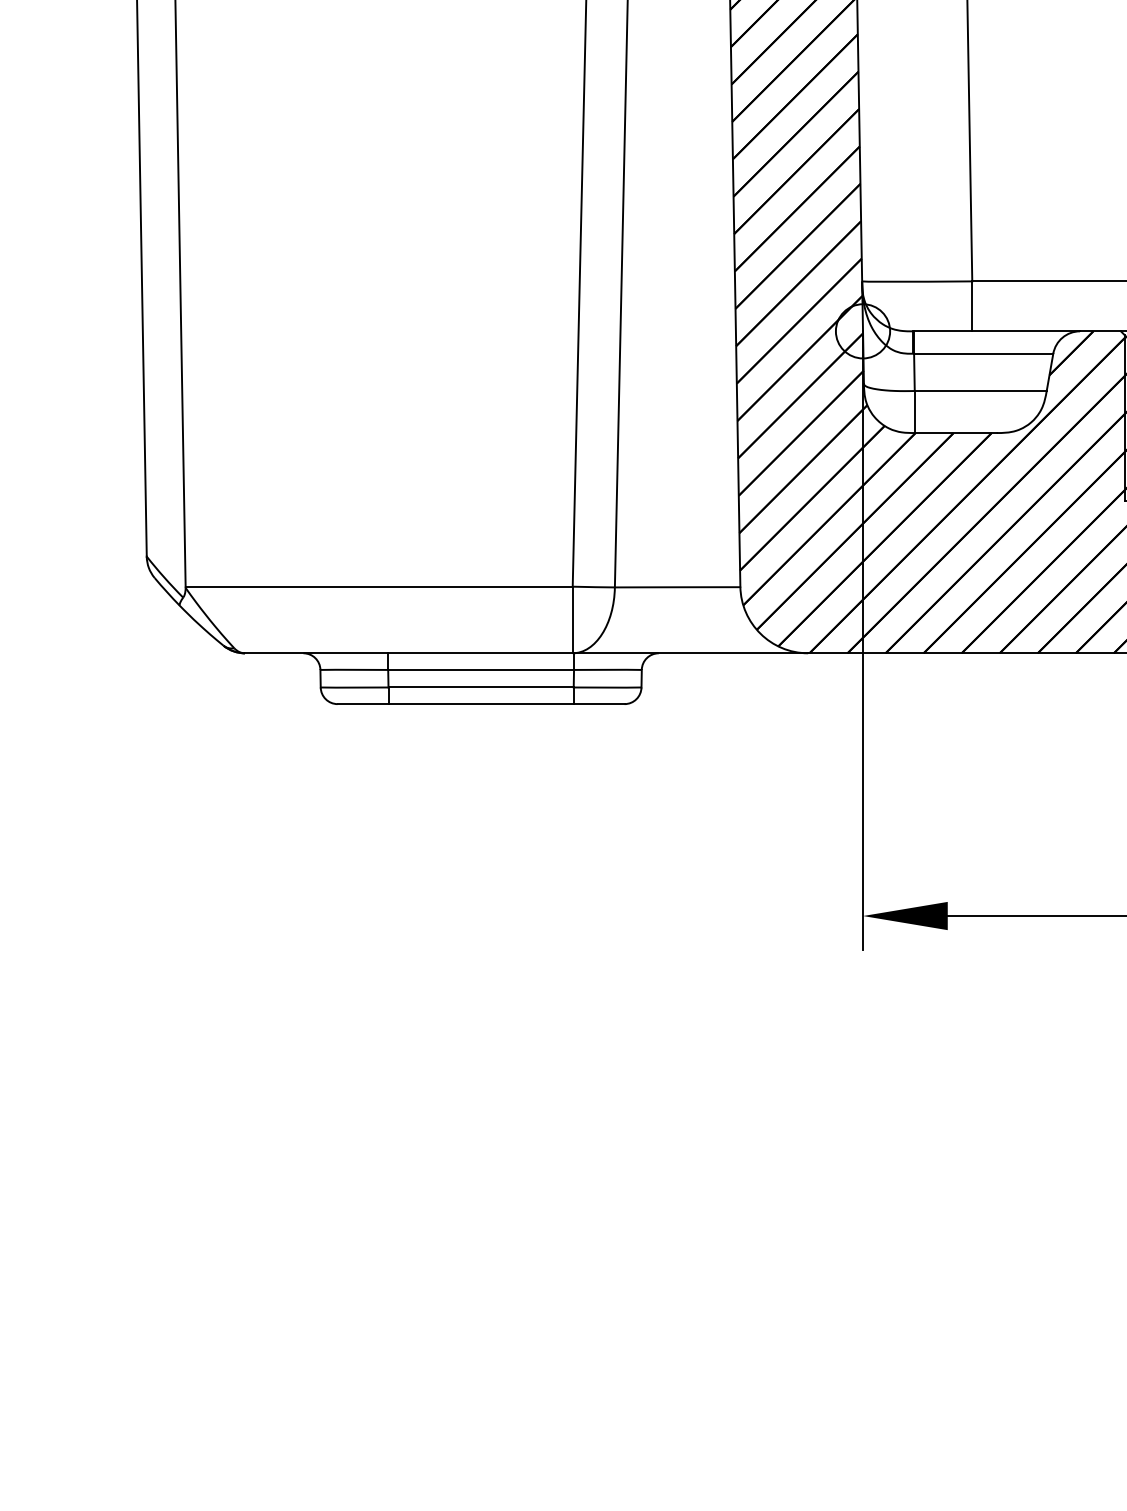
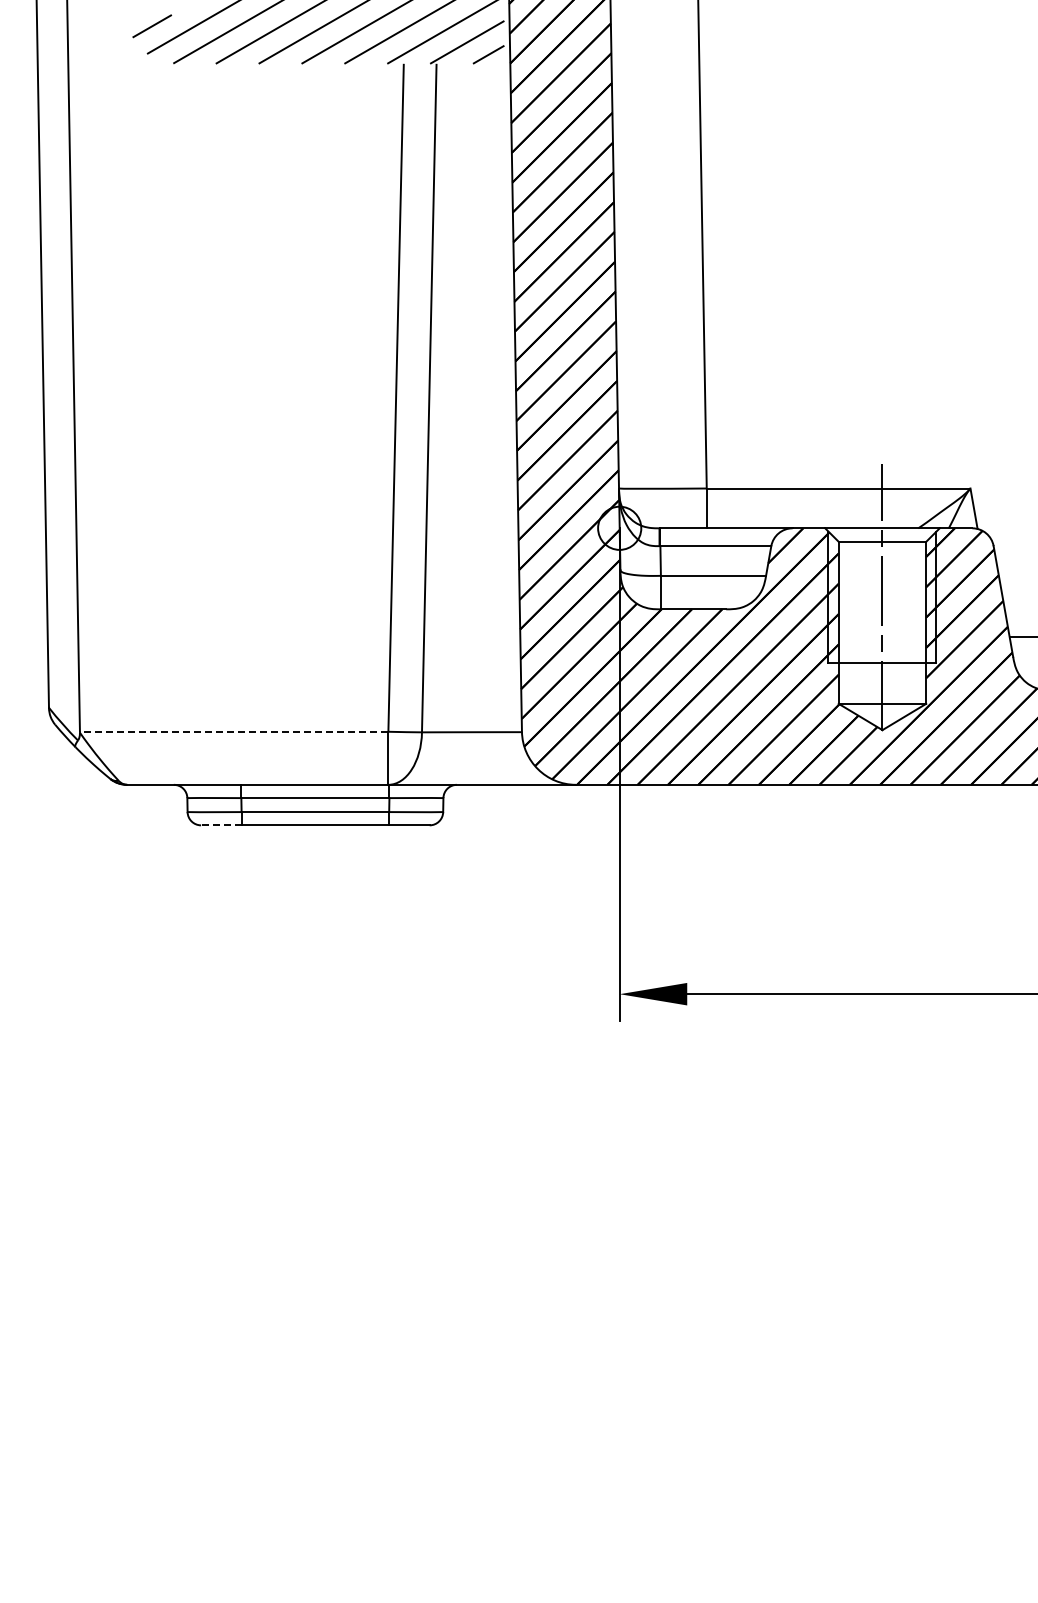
line: (378, 586) -> (233, 731), solid -> dashed
line: (362, 704) -> (220, 825), solid -> dashed

